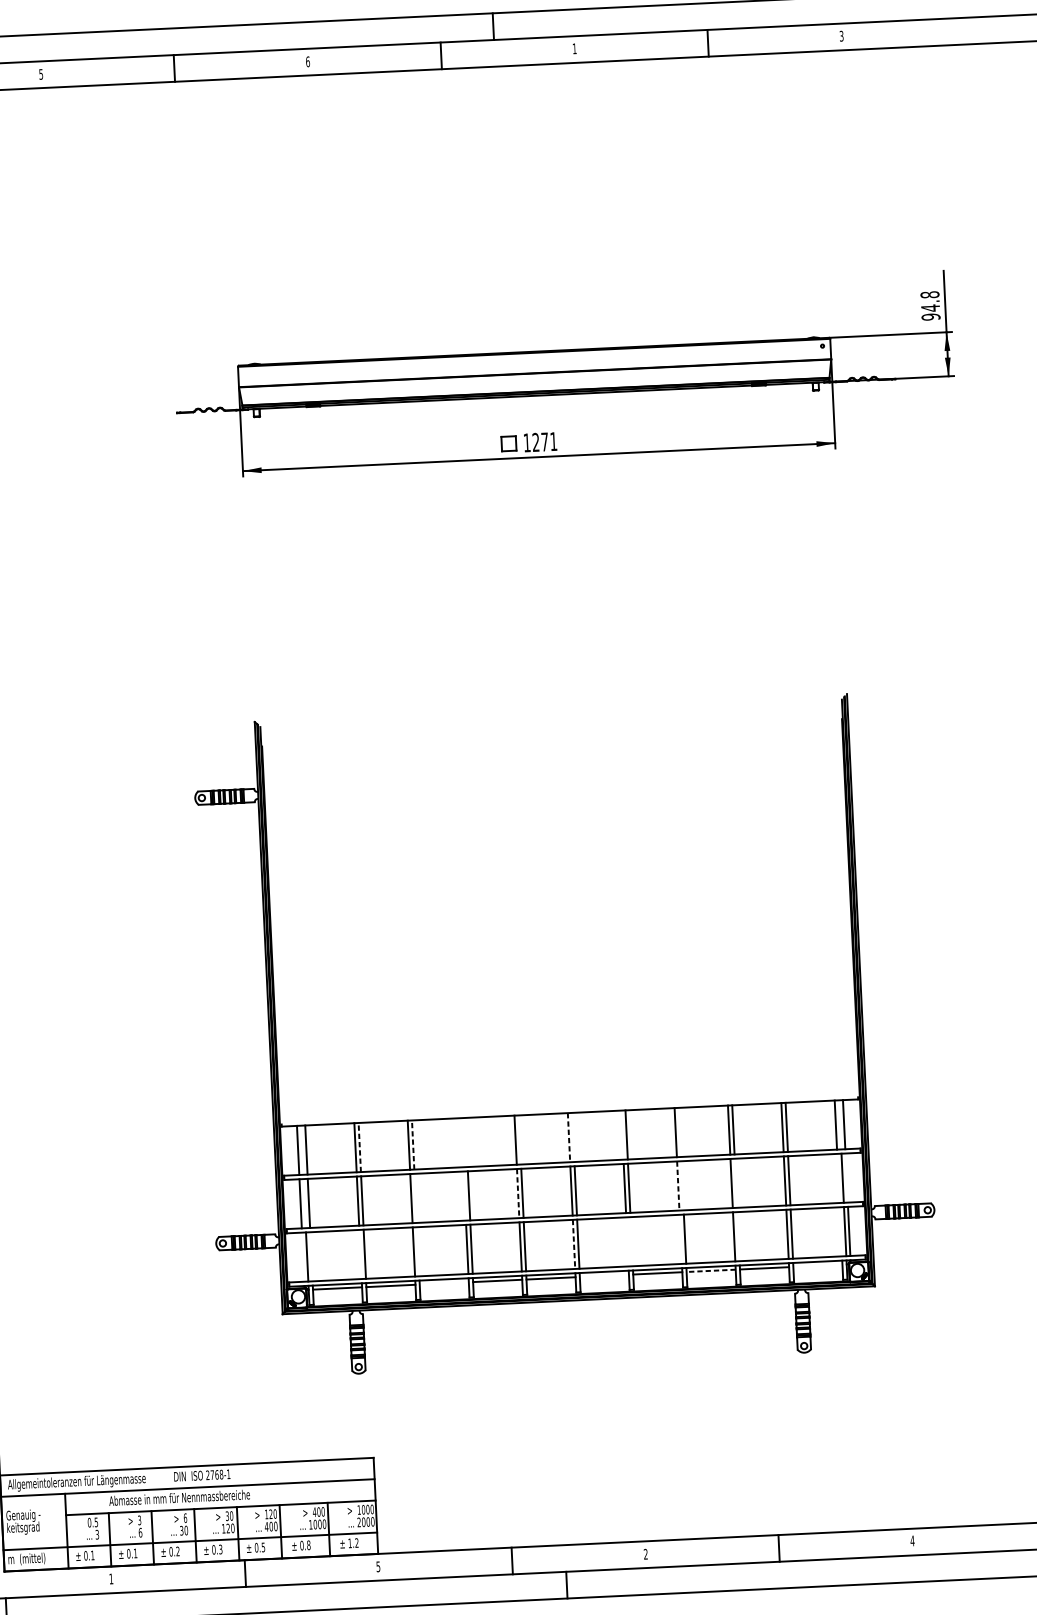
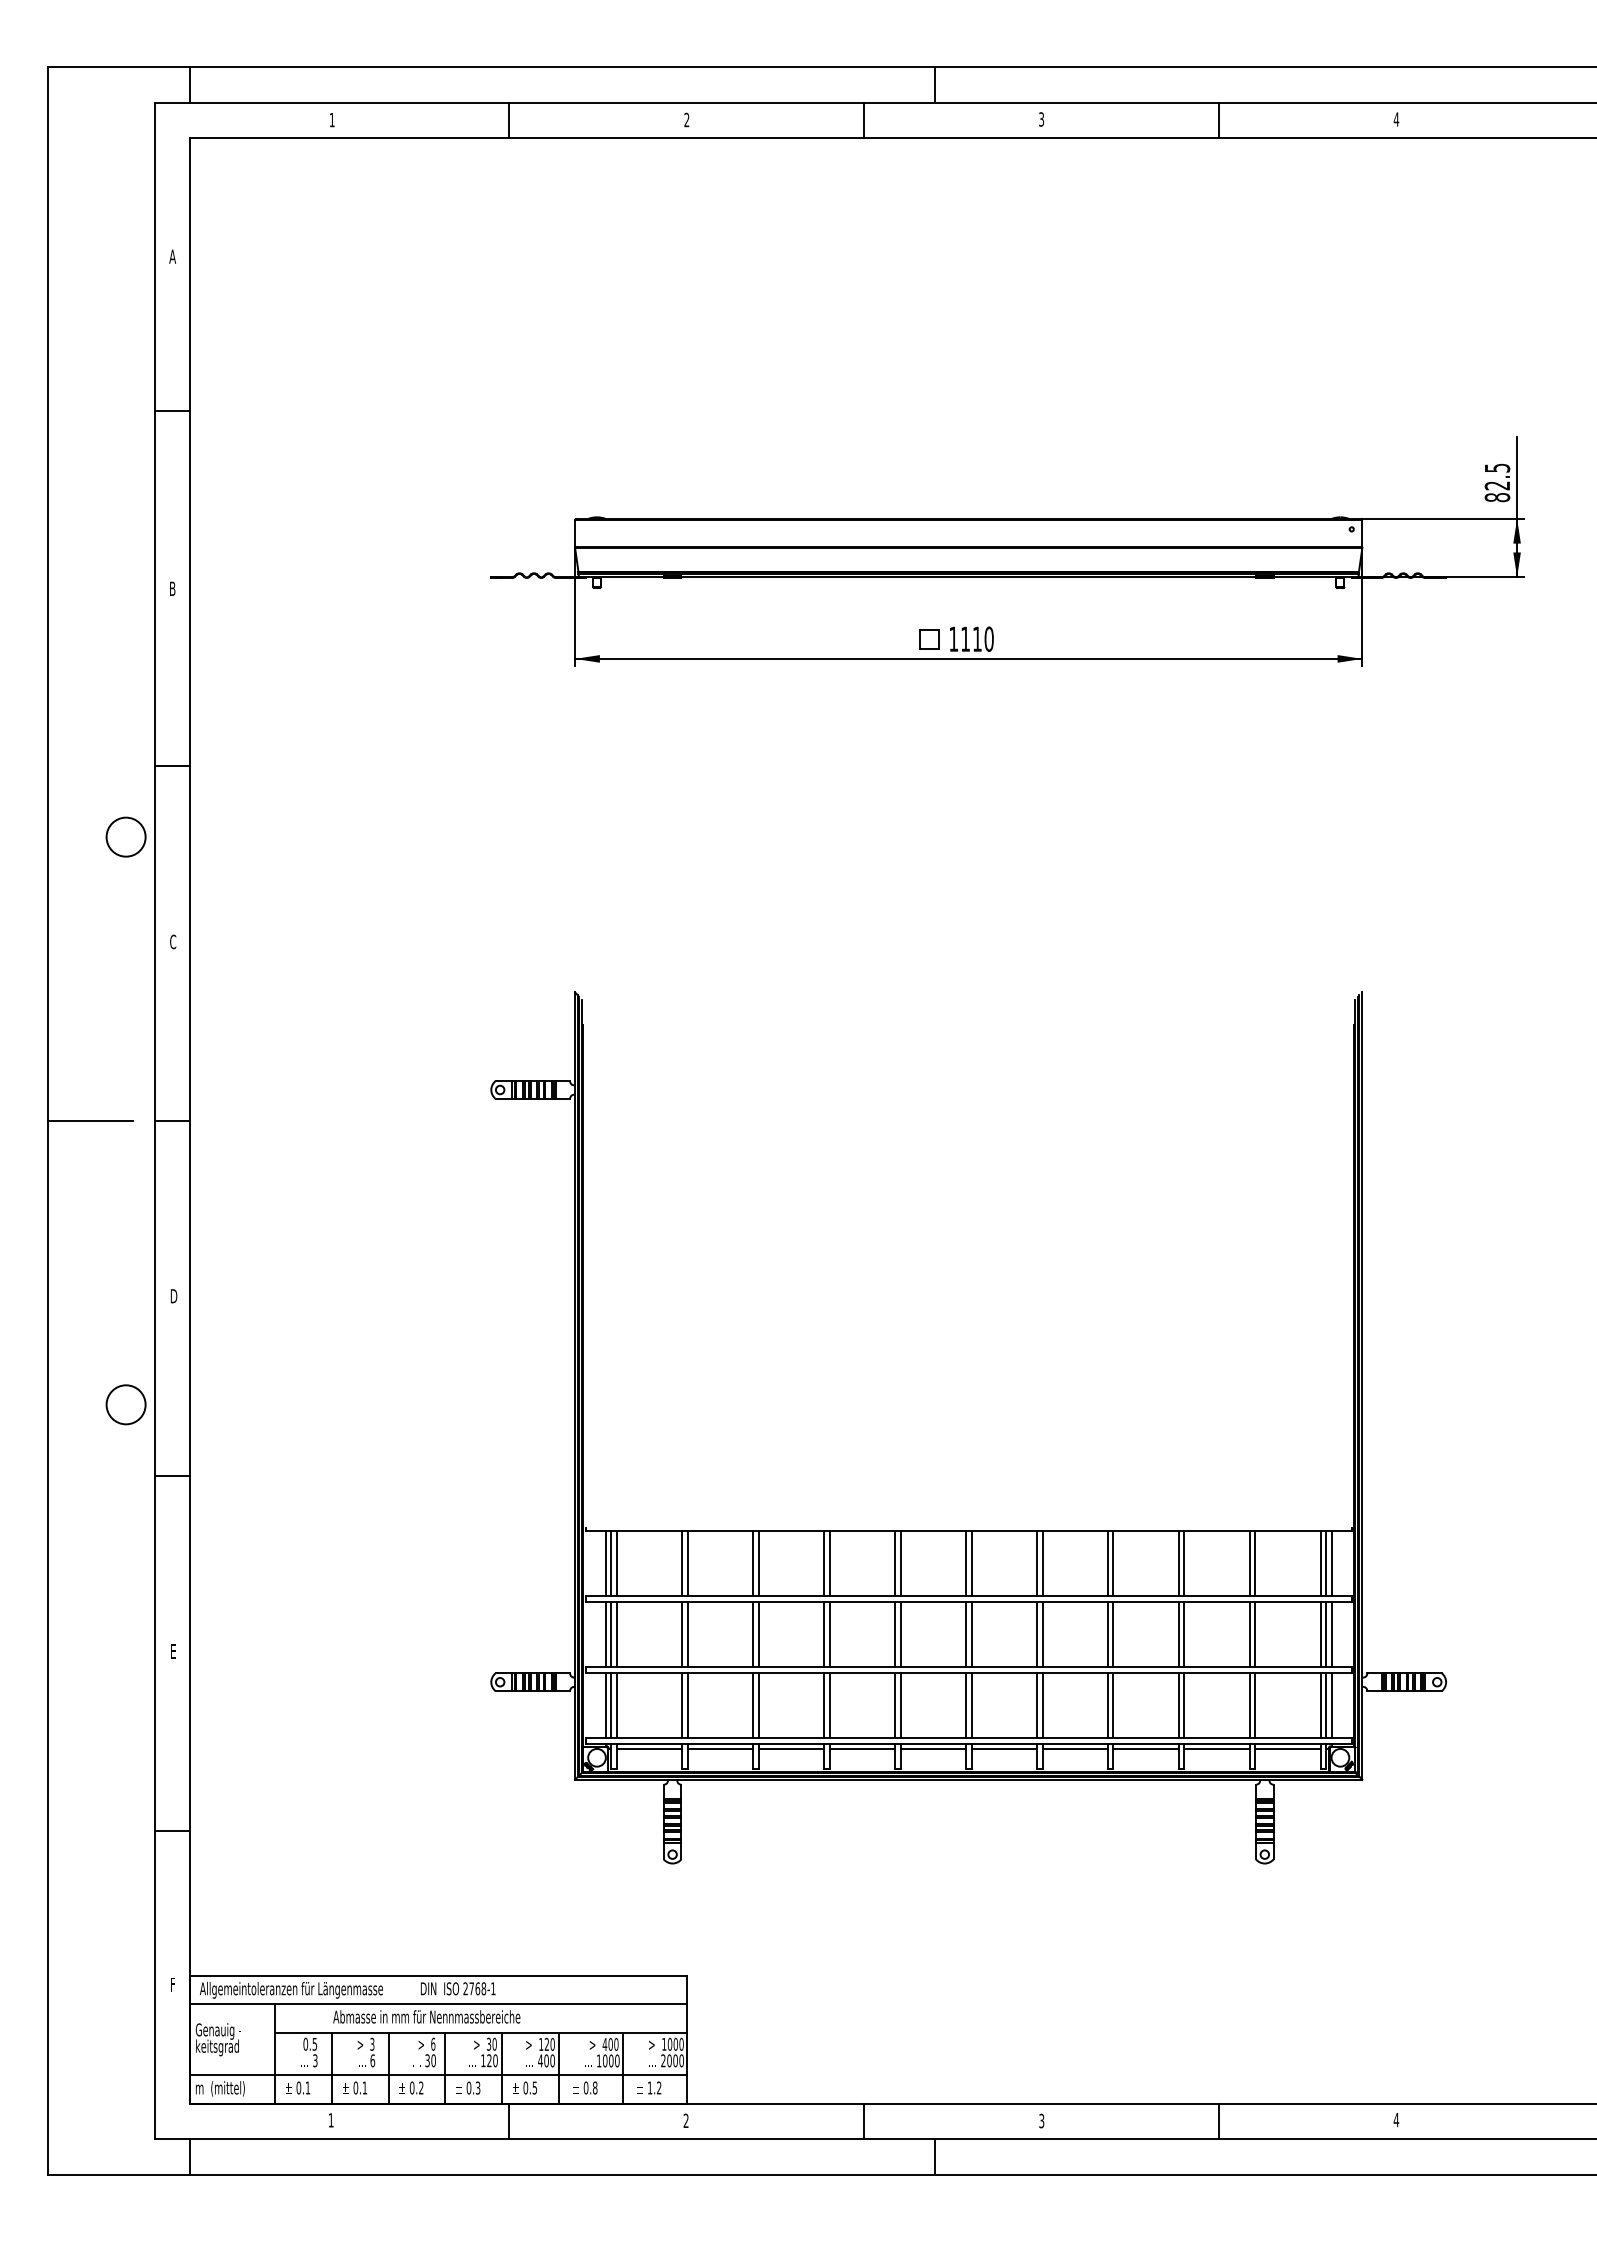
text: (841, 36) -> (1396, 119), 3 -> 4
text: (574, 48) -> (1041, 119), 1 -> 3
text: (307, 61) -> (686, 119), 6 -> 2
text: (40, 74) -> (331, 120), 5 -> 1
text: (930, 305) -> (1497, 482), 94.8 -> 82.5
text: (544, 441) -> (977, 638), 1271 -> 1110
line: (840, 1124) -> (1326, 1563), added
line: (680, 1132) -> (1113, 1563), added
line: (622, 1135) -> (1036, 1563), added
line: (568, 1137) -> (965, 1563), dashed -> solid
line: (573, 1137) -> (971, 1563), added
line: (519, 1139) -> (900, 1563), added
line: (461, 1142) -> (823, 1563), added
line: (466, 1142) -> (829, 1563), added
line: (413, 1145) -> (758, 1563), dashed -> solid
line: (359, 1147) -> (687, 1563), dashed -> solid
line: (302, 1150) -> (611, 1563), added
line: (838, 1178) -> (1320, 1634), added
line: (846, 1178) -> (1331, 1634), added
line: (735, 1183) -> (1184, 1634), added
line: (682, 1185) -> (1113, 1634), added
line: (678, 1186) -> (1107, 1634), dashed -> solid
line: (517, 1193) -> (894, 1634), dashed -> solid
line: (464, 1196) -> (823, 1634), added
line: (415, 1198) -> (758, 1634), added
line: (304, 1203) -> (611, 1634), added
line: (840, 1231) -> (1320, 1705), added
line: (738, 1236) -> (1184, 1705), added
line: (680, 1239) -> (1107, 1705), added
line: (627, 1241) -> (1036, 1705), added
line: (631, 1241) -> (1042, 1705), added
line: (573, 1244) -> (965, 1705), dashed -> solid
line: (418, 1251) -> (758, 1705), added
line: (360, 1254) -> (682, 1705), added
line: (311, 1256) -> (616, 1705), added
line: (302, 1257) -> (605, 1705), added
line: (817, 1266) -> (1287, 1749), added
line: (711, 1271) -> (1146, 1749), dashed -> solid
line: (603, 1276) -> (1003, 1749), added
line: (443, 1283) -> (790, 1749), added
text: (645, 1554) -> (1041, 2121), 2 -> 3
text: (377, 1566) -> (685, 2120), 5 -> 2

